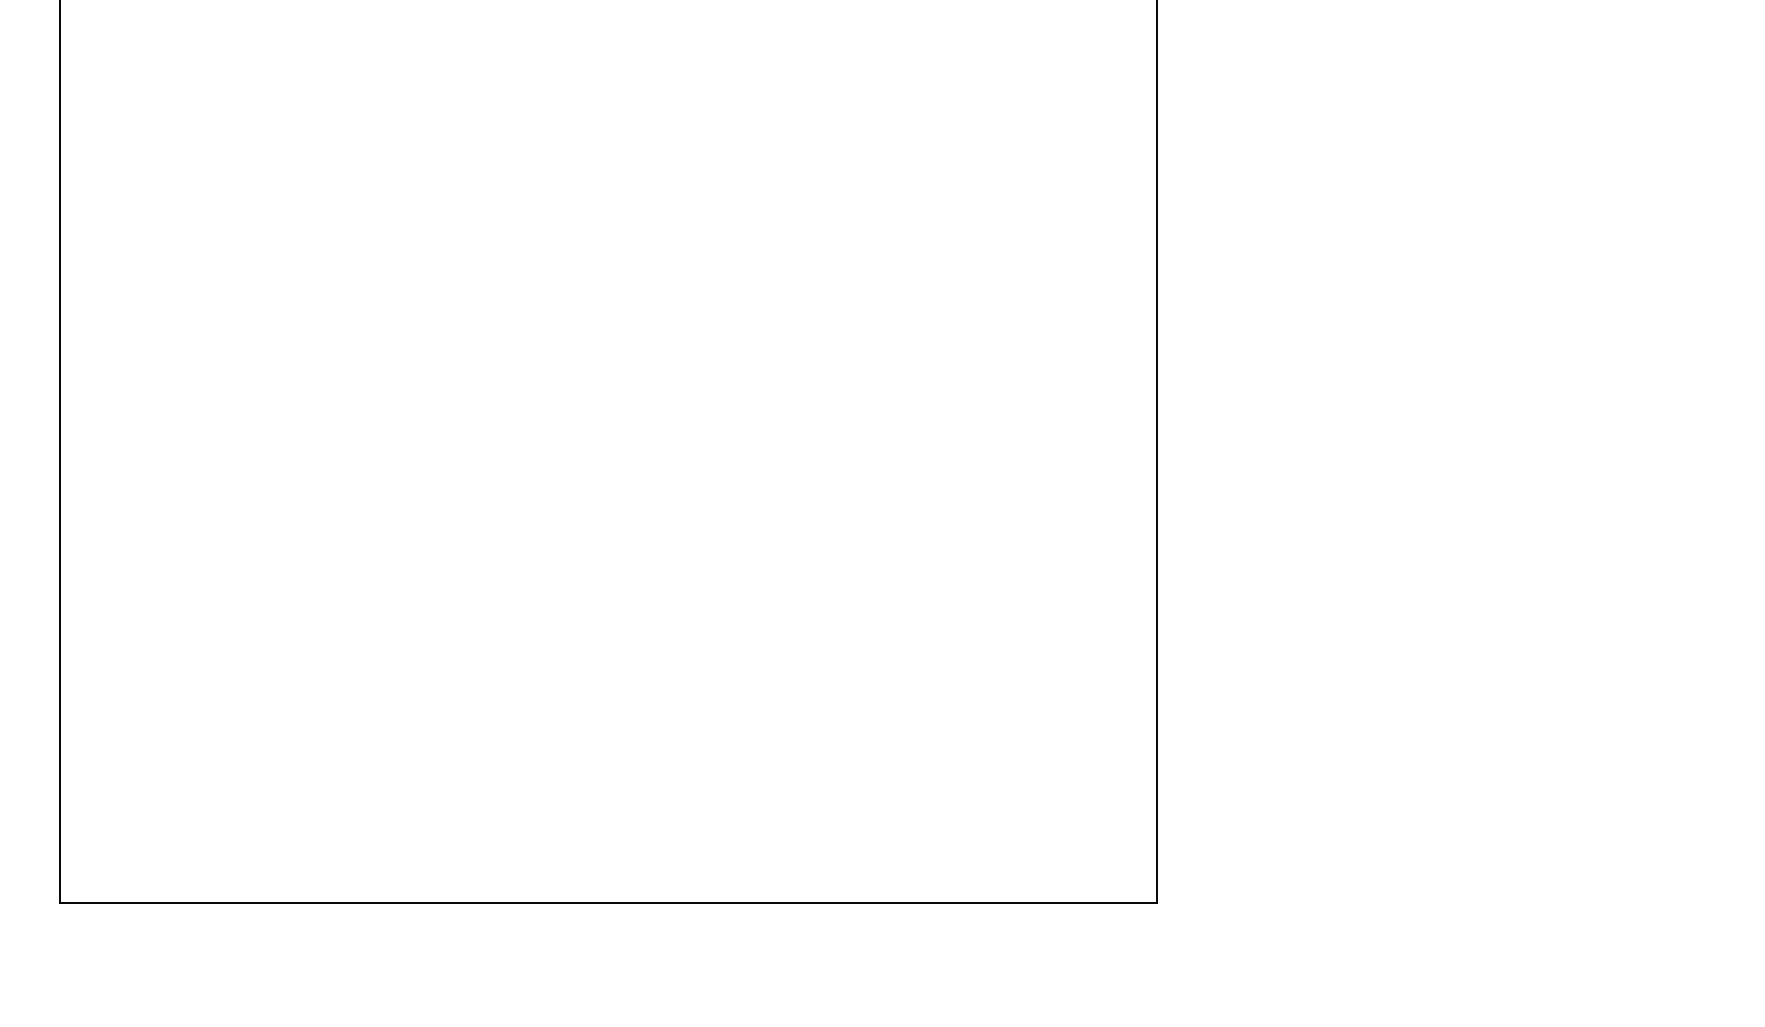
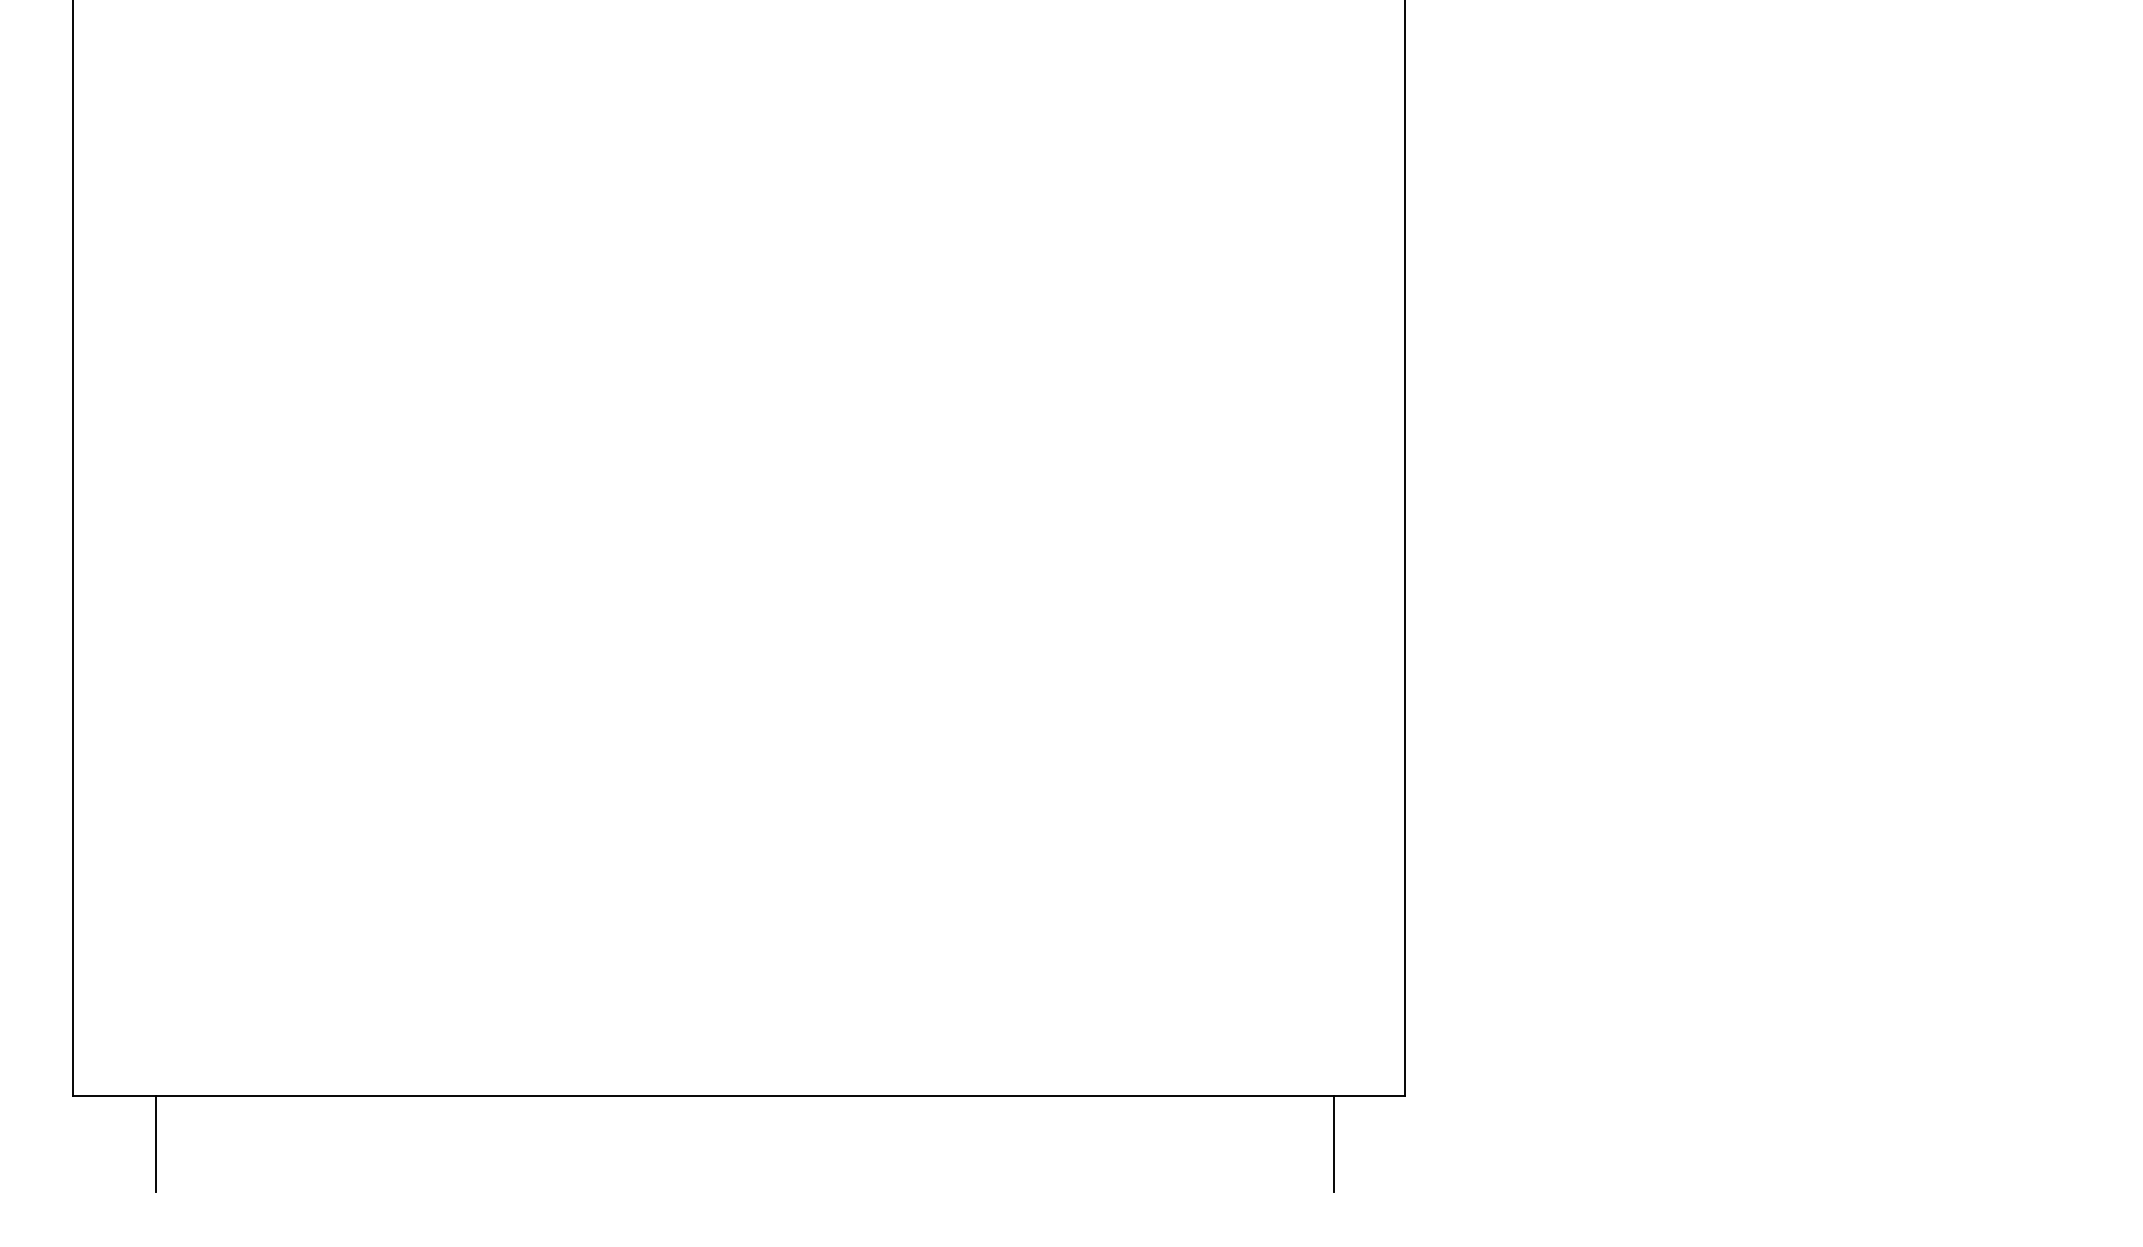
line: (128, 942) -> (156, 1144), added
line: (1099, 942) -> (1334, 1144), added

